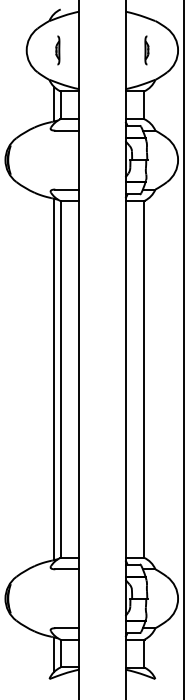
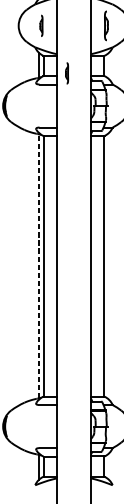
part: (146, 50) -> (106, 25), size x1.4
part: (92, 115) -> (66, 73), added
line: (54, 379) -> (38, 266), solid -> dashed

